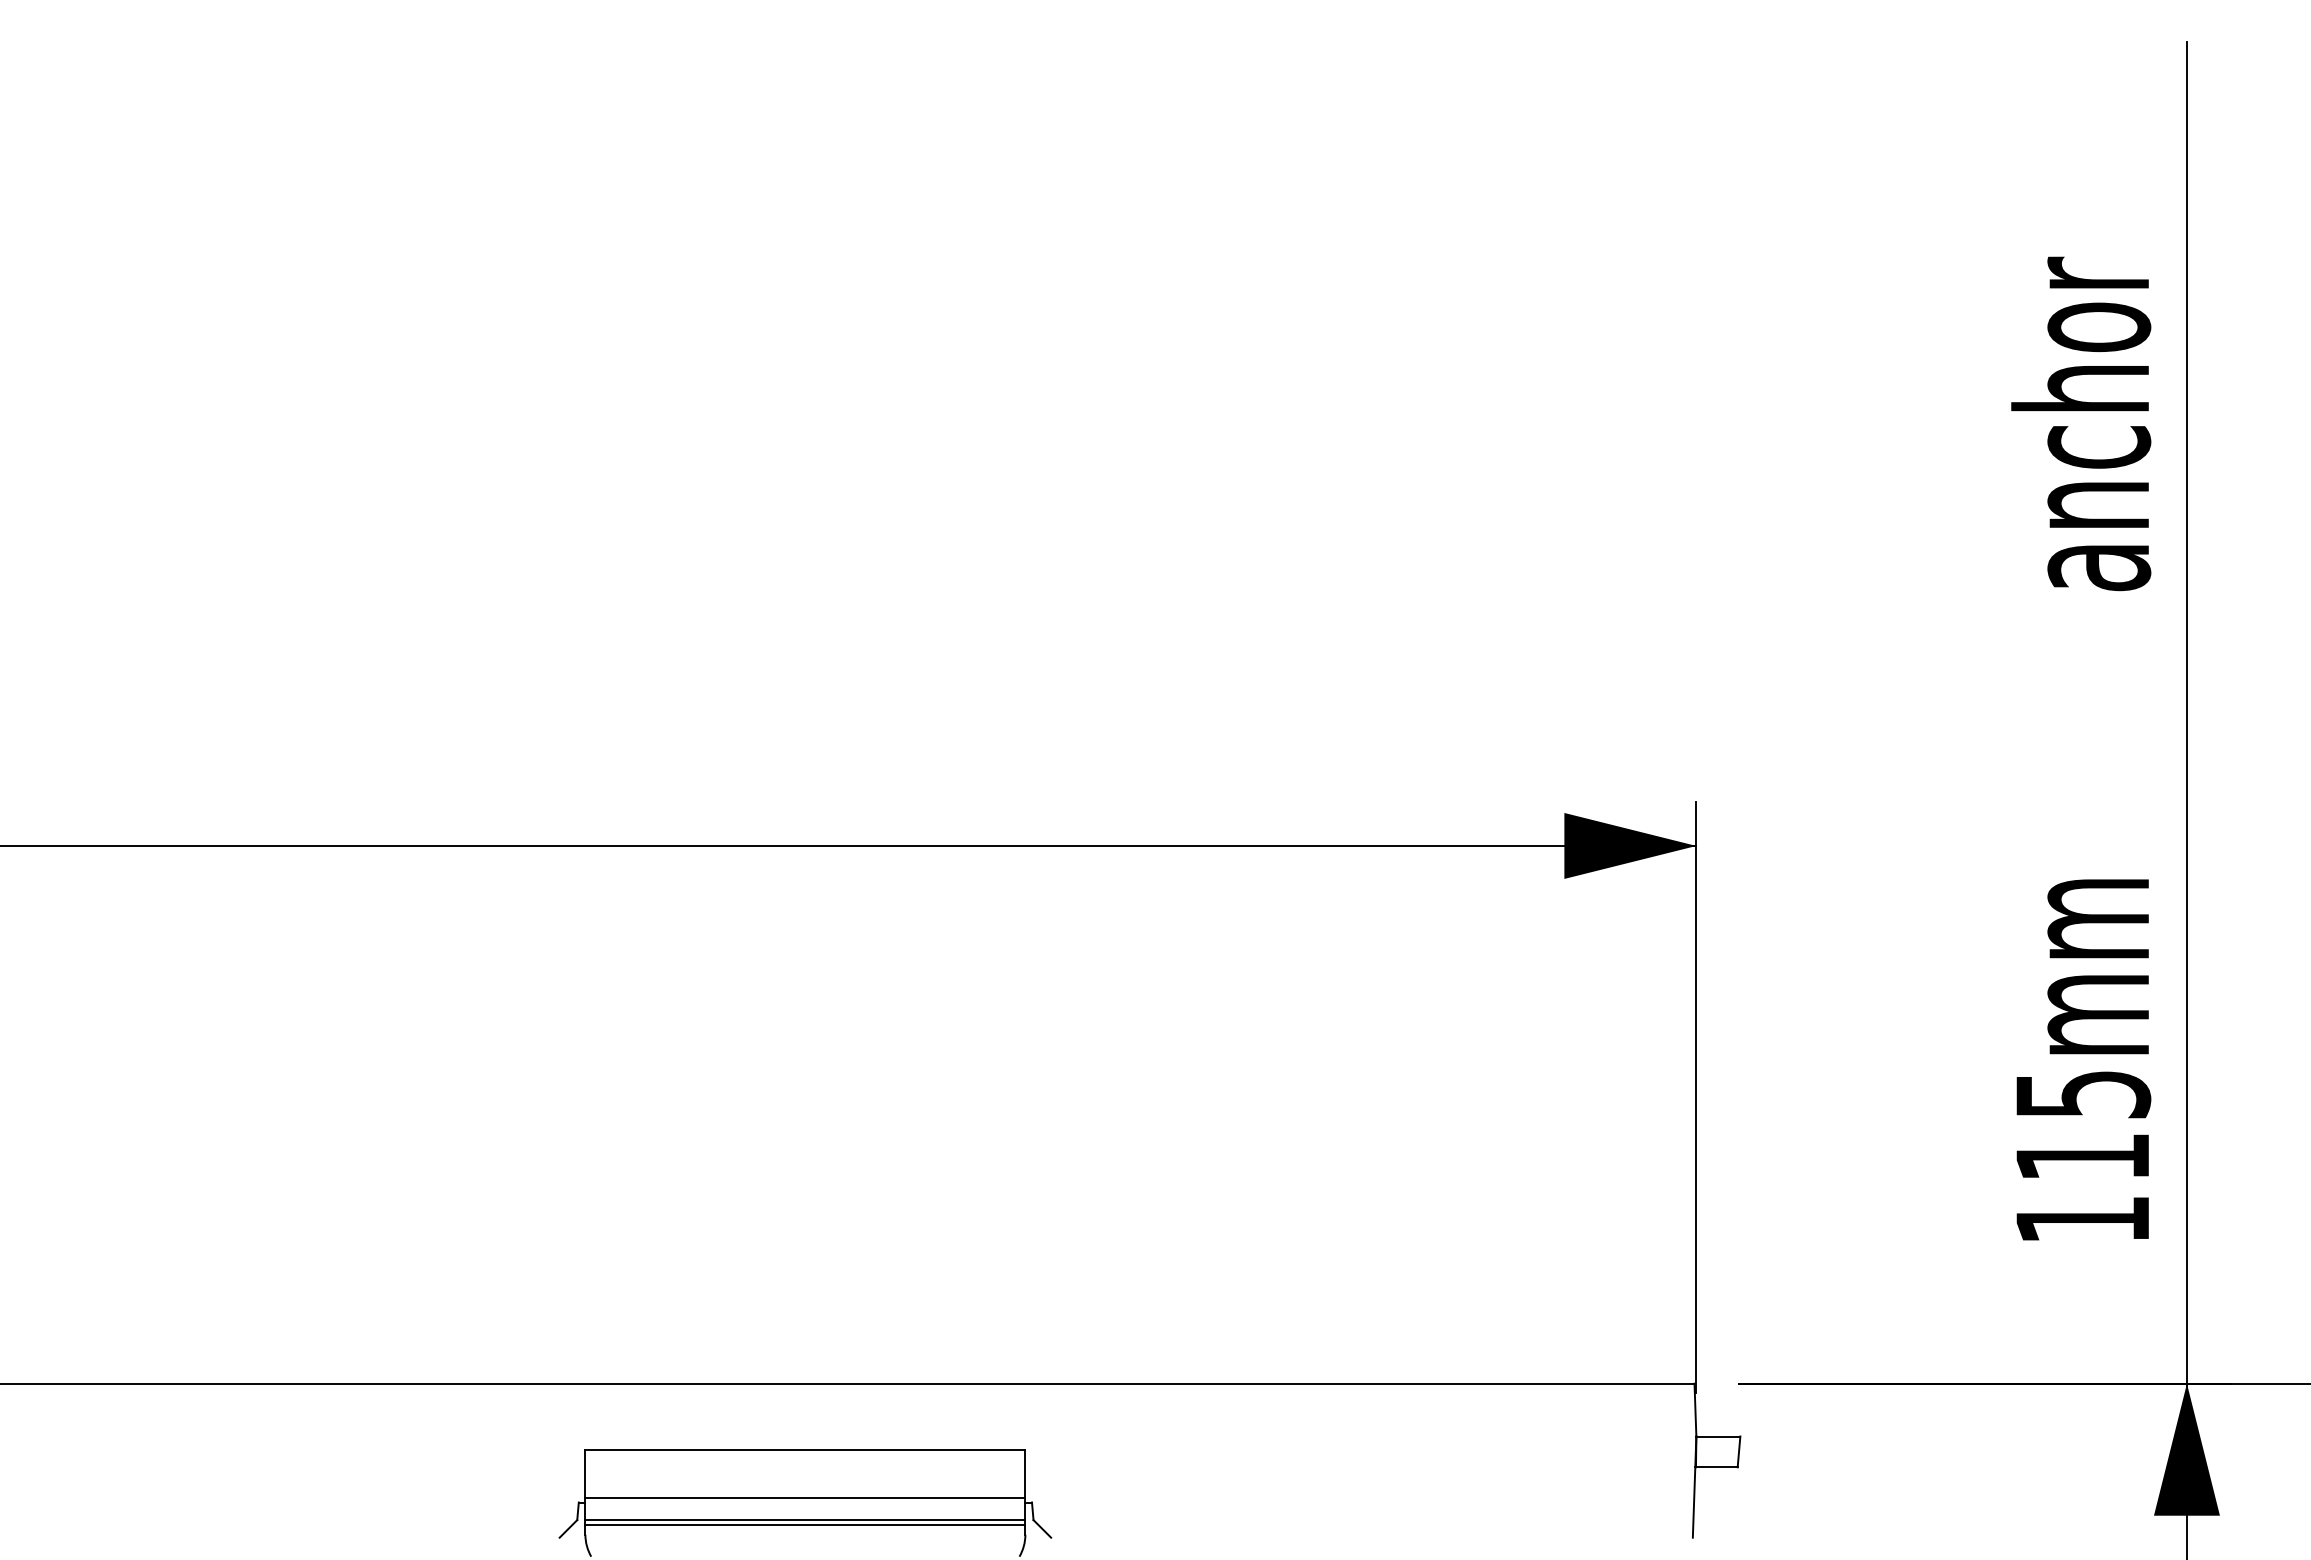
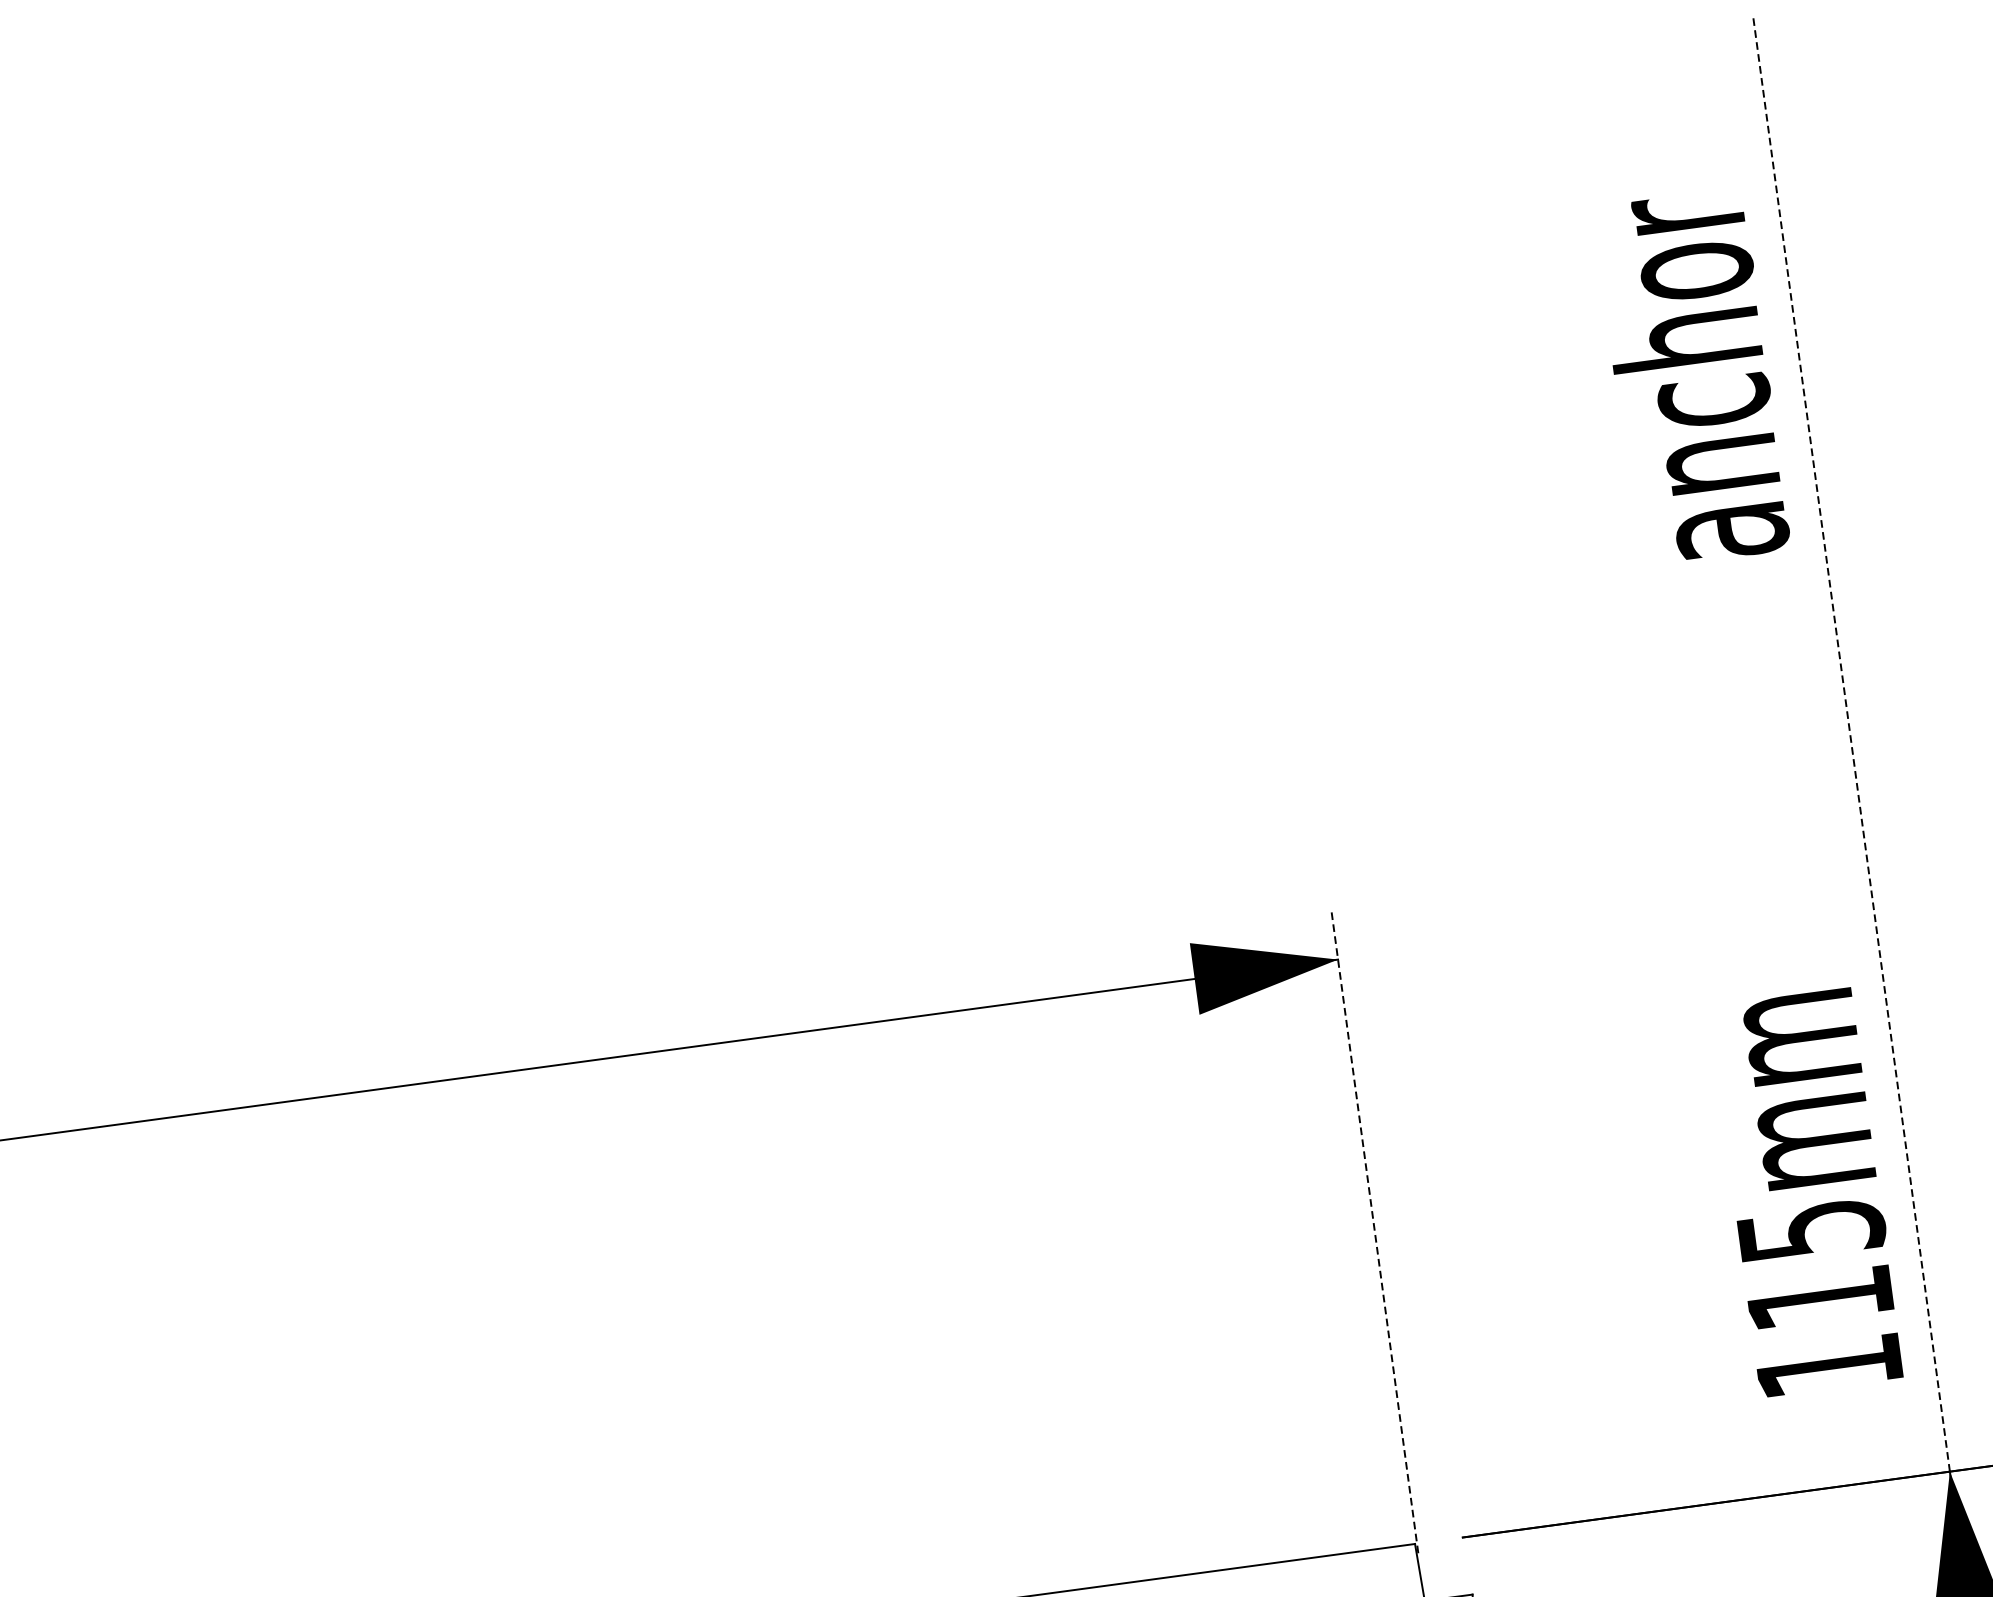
text: (2081, 423) -> (1692, 378), moved
line: (2186, 712) -> (1850, 742), solid -> dashed
text: (2083, 1059) -> (1806, 1192), moved
line: (1696, 1096) -> (1374, 1231), solid -> dashed

